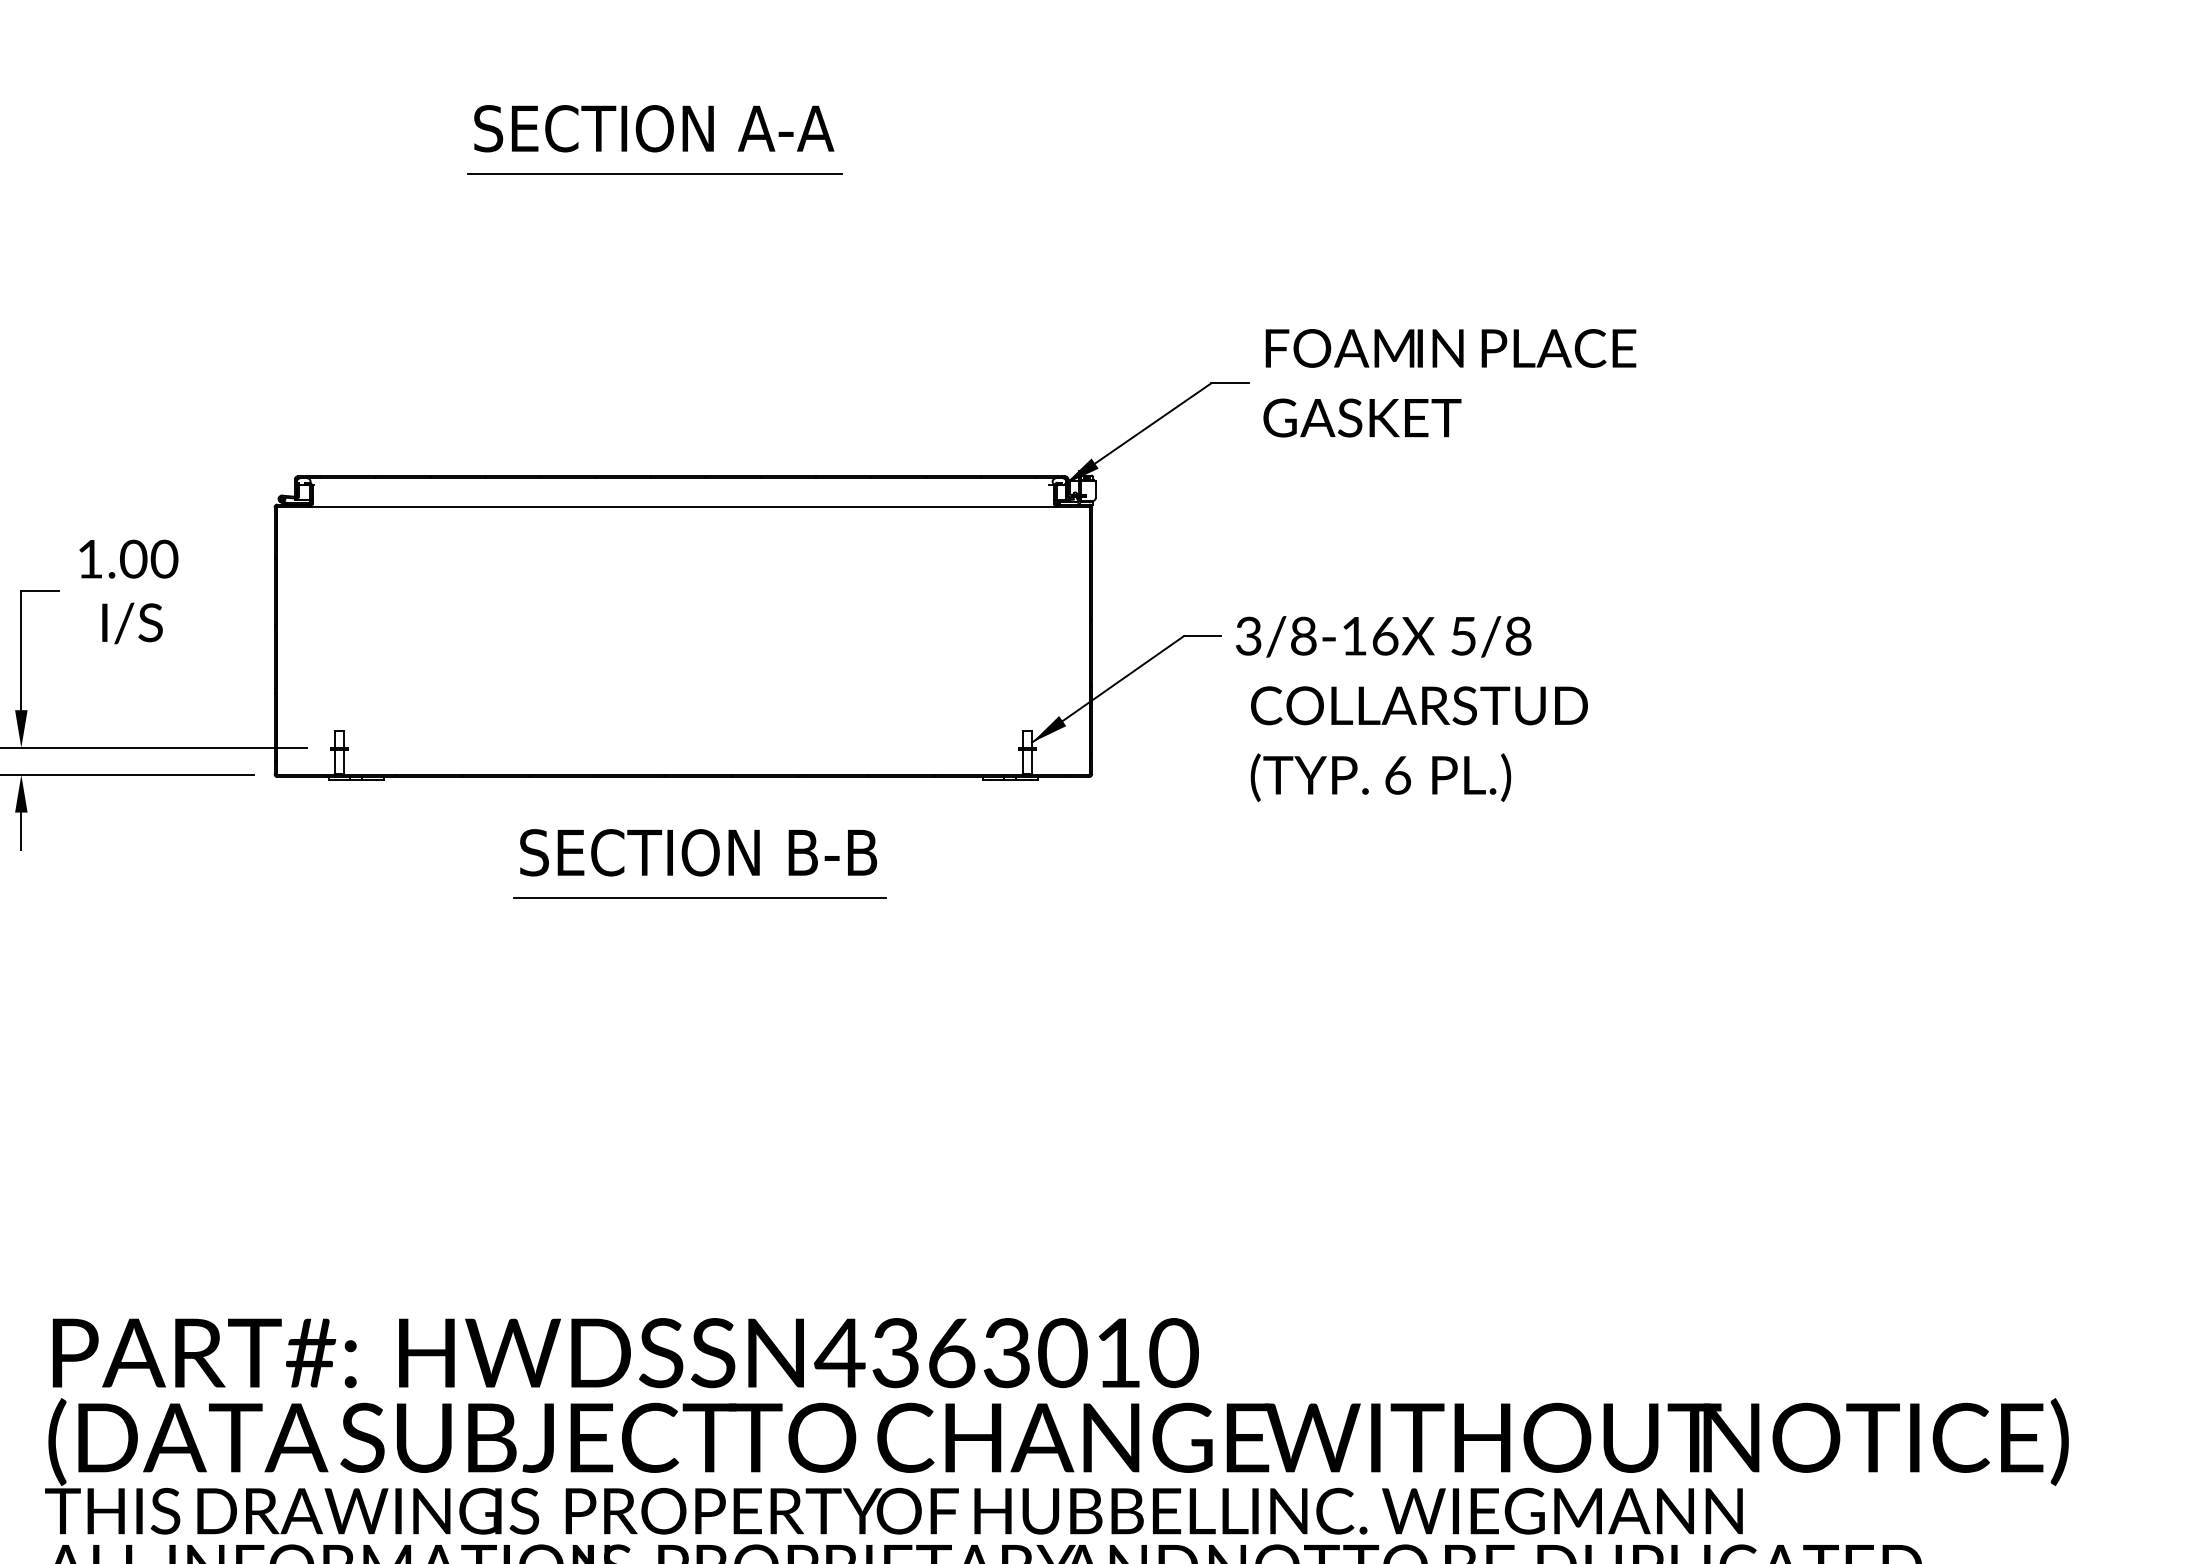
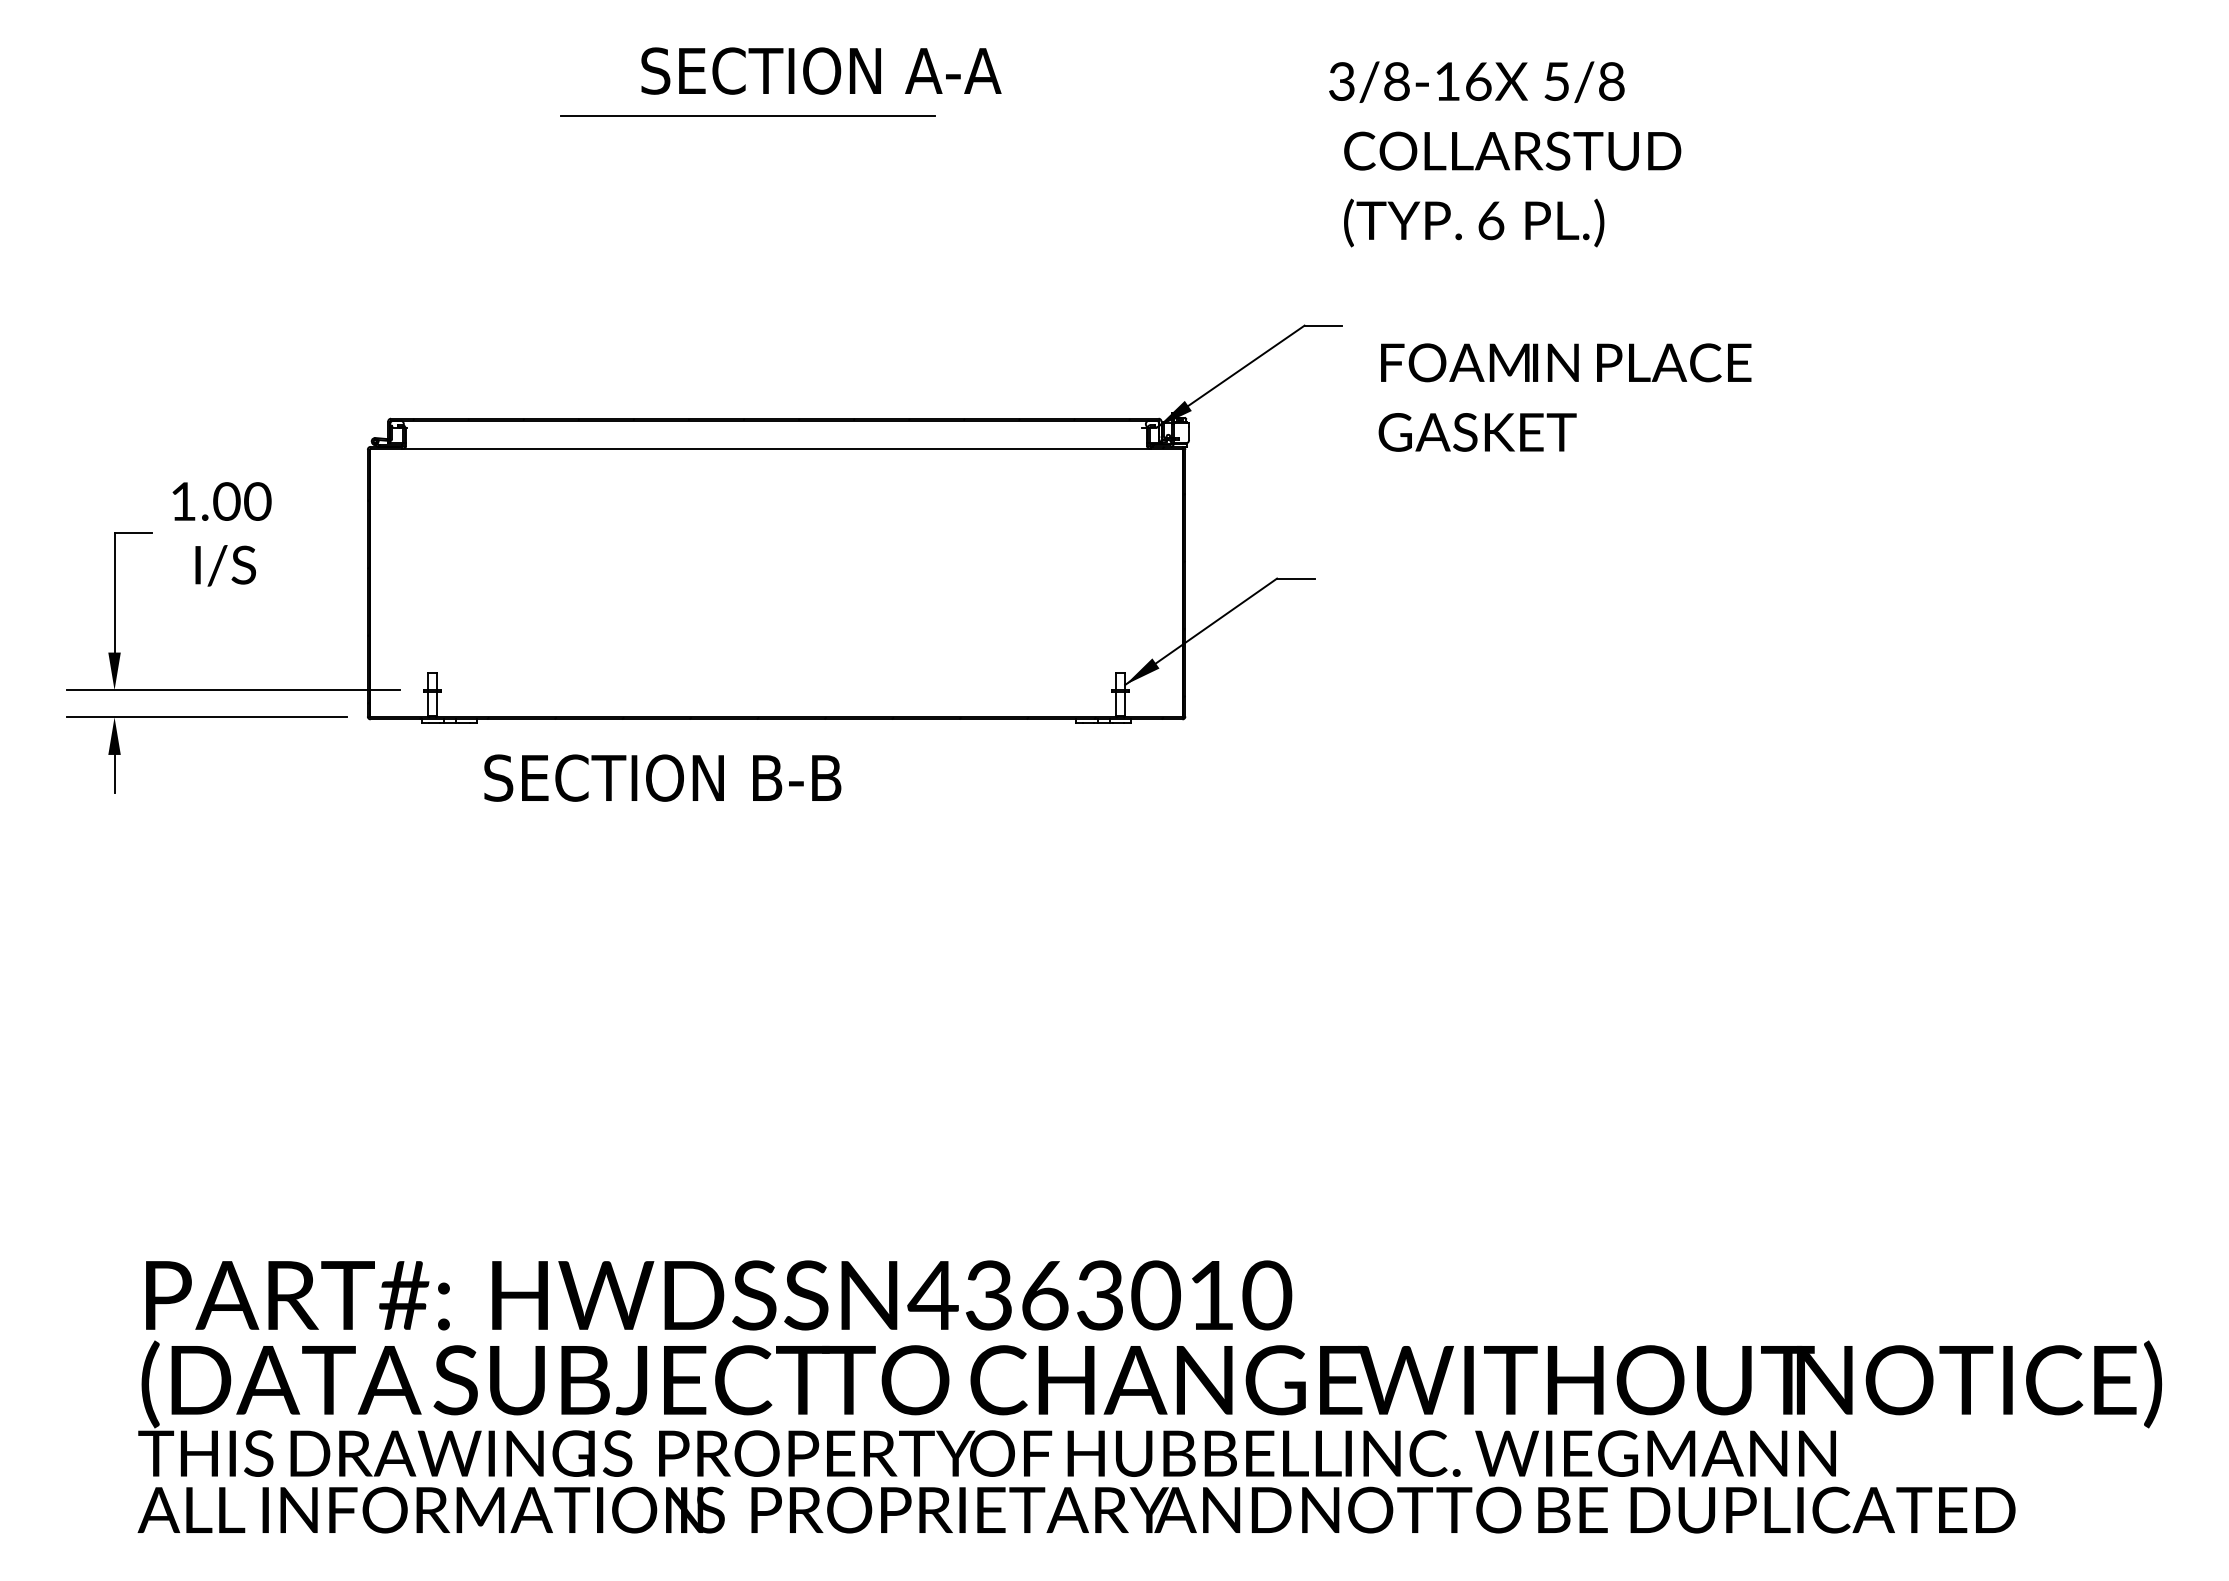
text: (654, 128) -> (821, 70), moved
text: (1449, 383) -> (1564, 397), moved
text: (1412, 709) -> (1505, 154), moved
text: (698, 852) -> (662, 777), moved
line: (700, 898) -> (793, 840), removed

